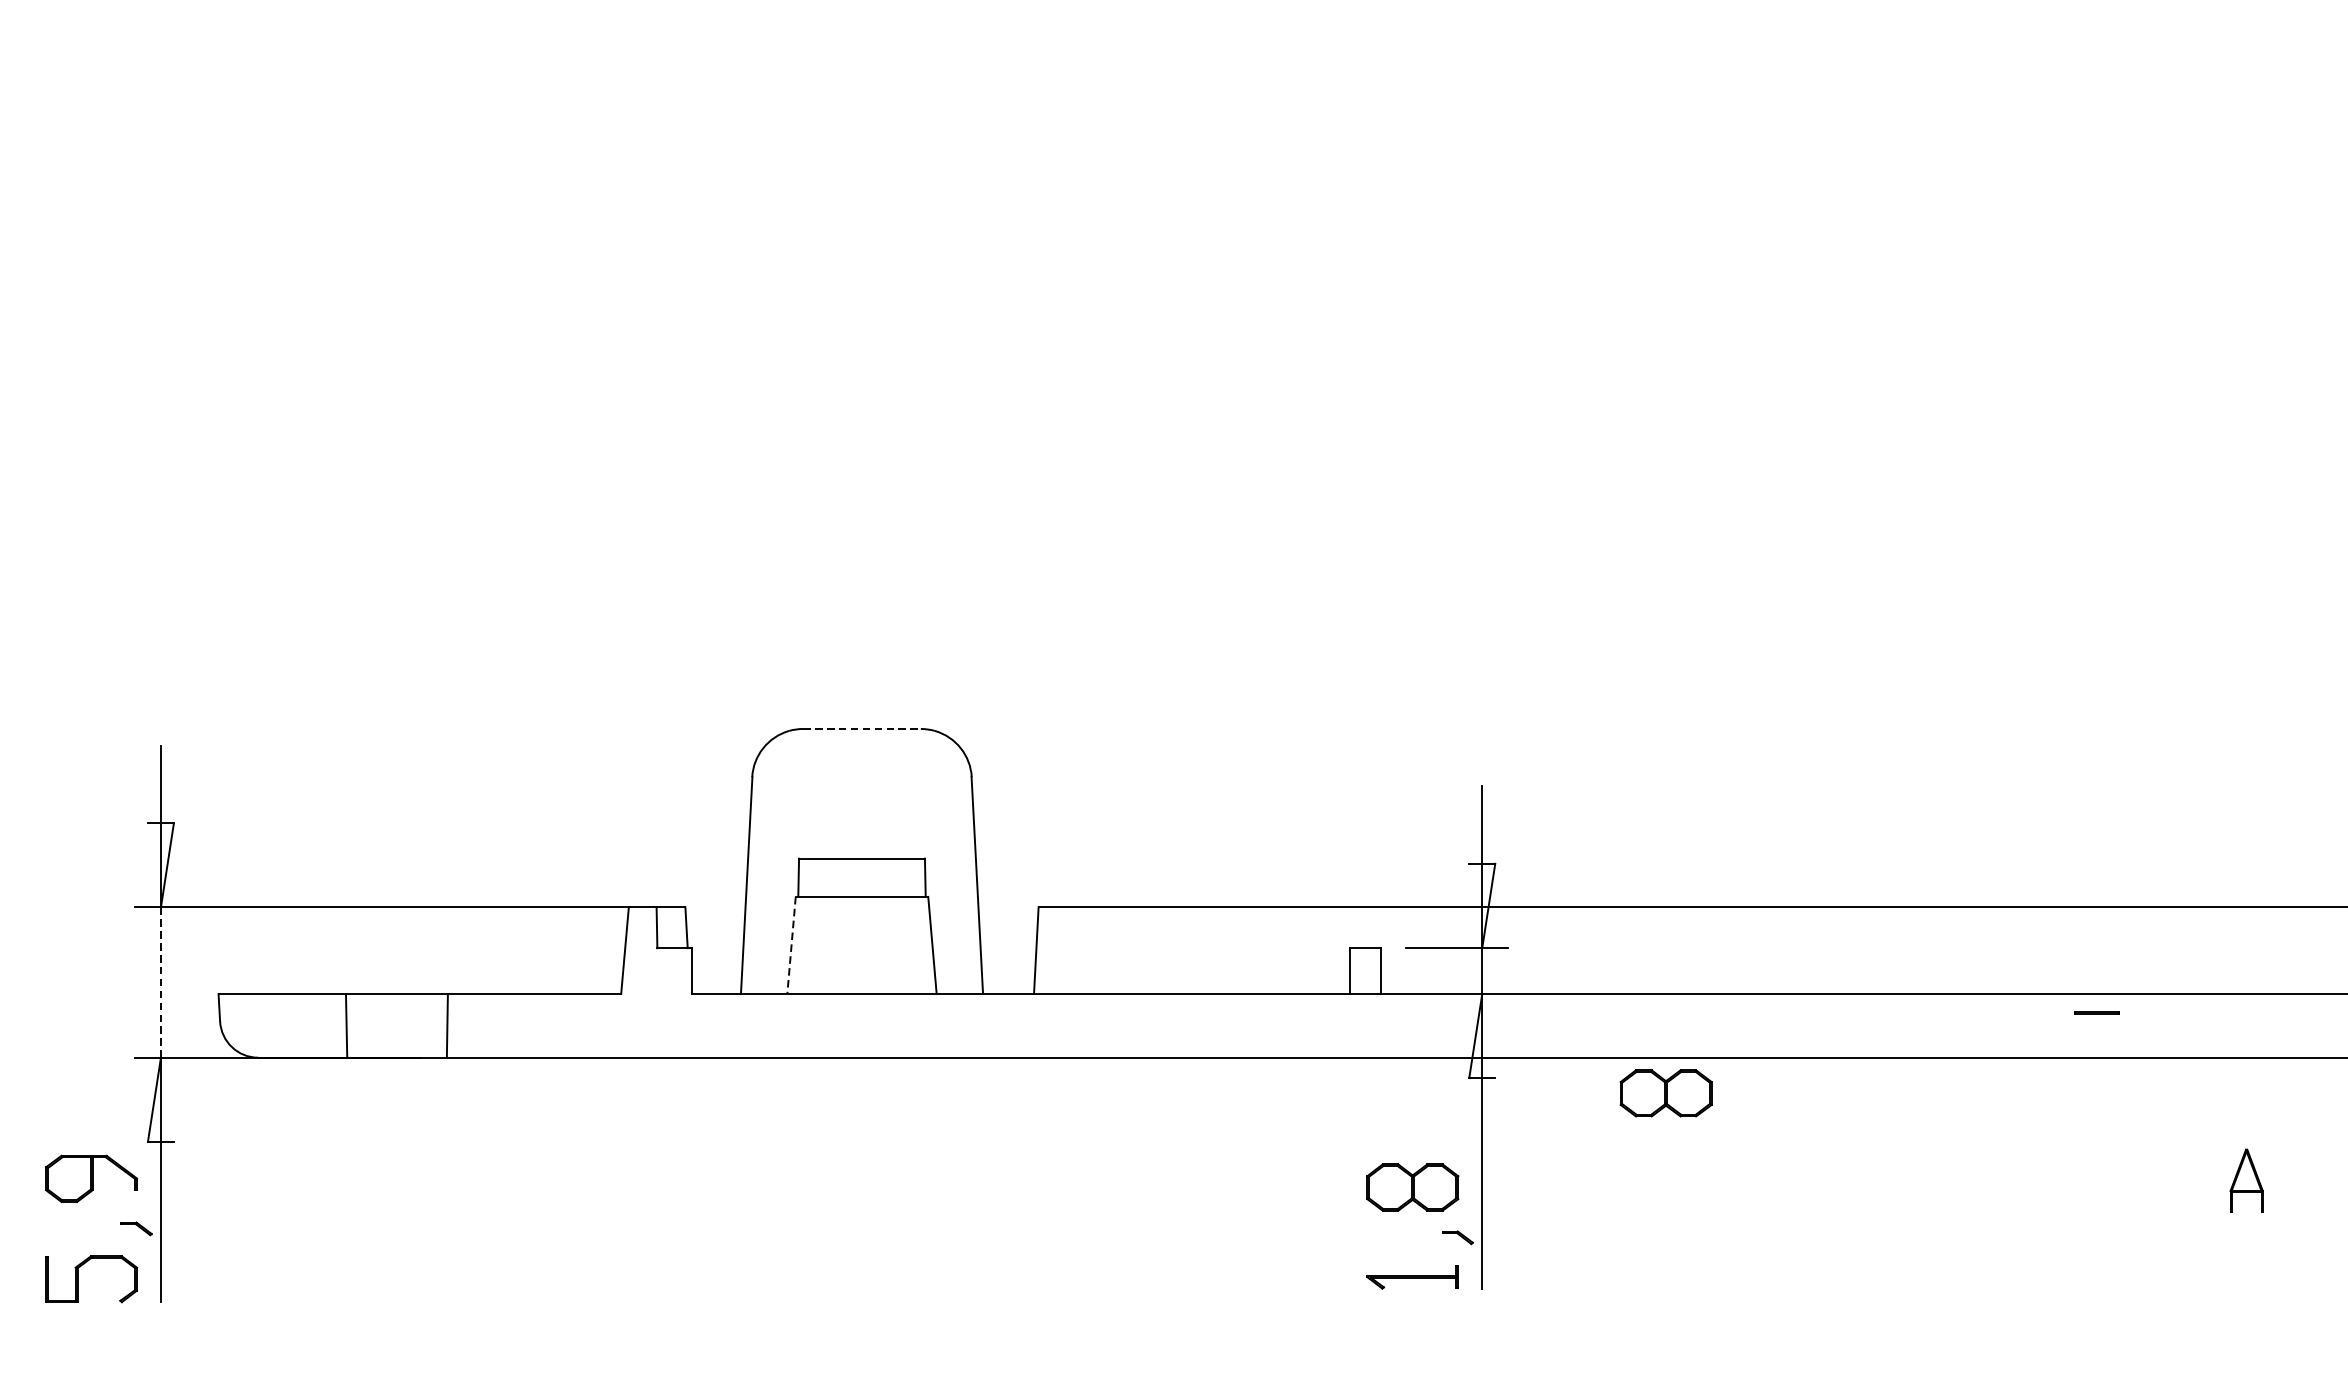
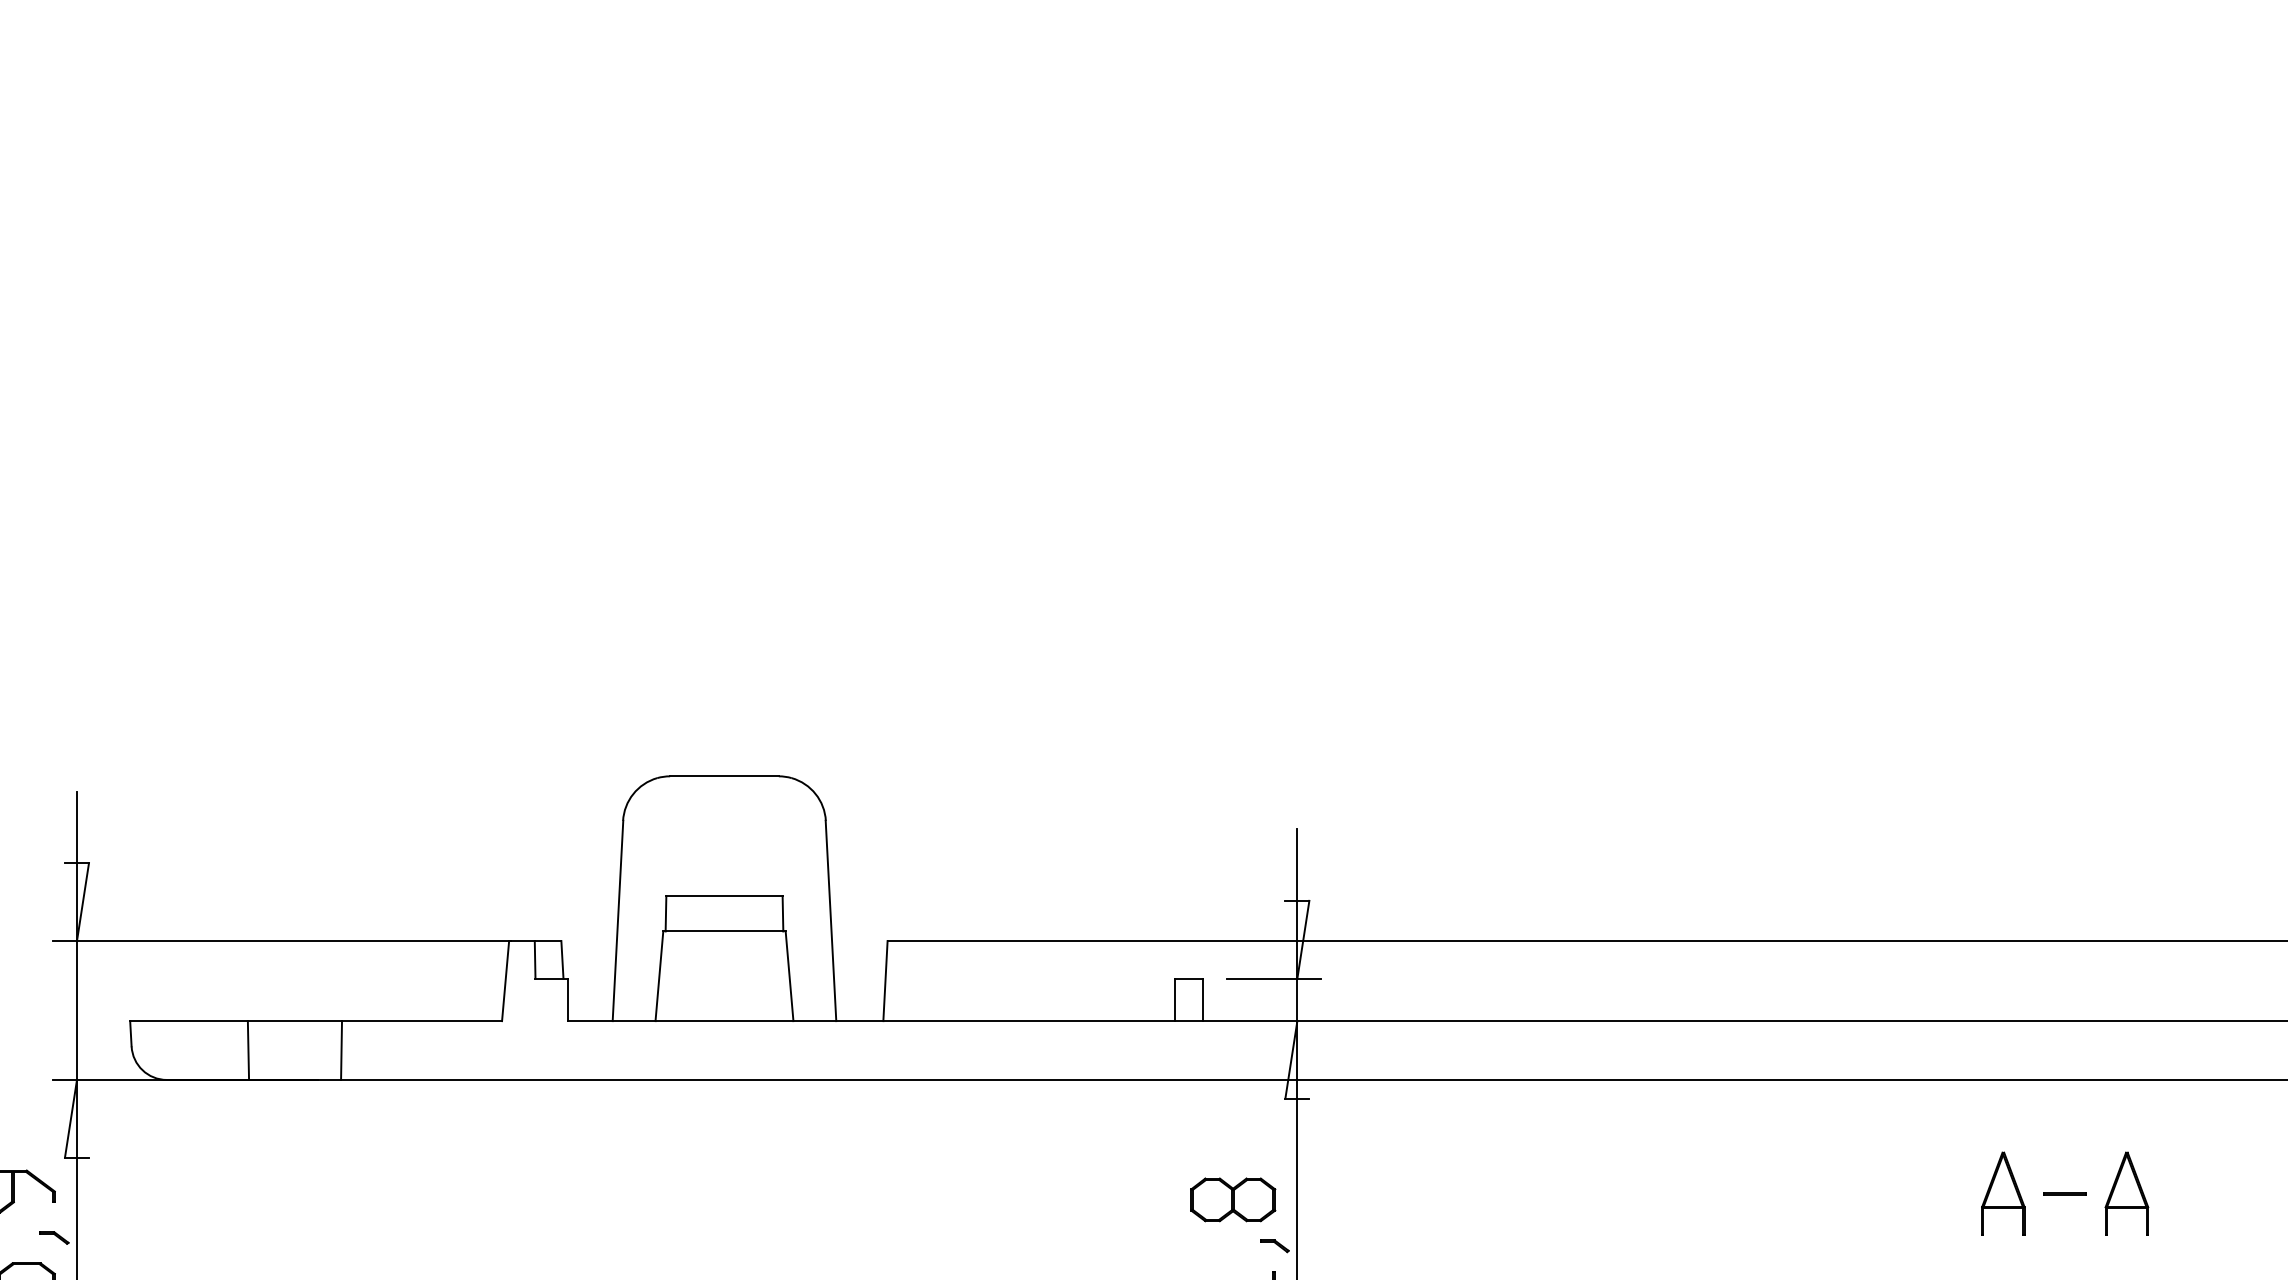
line: (862, 729) -> (724, 776), dashed -> solid
line: (791, 945) -> (659, 976), dashed -> solid
line: (161, 983) -> (77, 1011), dashed -> solid
line: (2096, 1012) -> (2064, 1193), moved
part: (1666, 1092) -> (1467, 1112), removed
part: (2246, 1180) -> (2003, 1193), size x1.43

